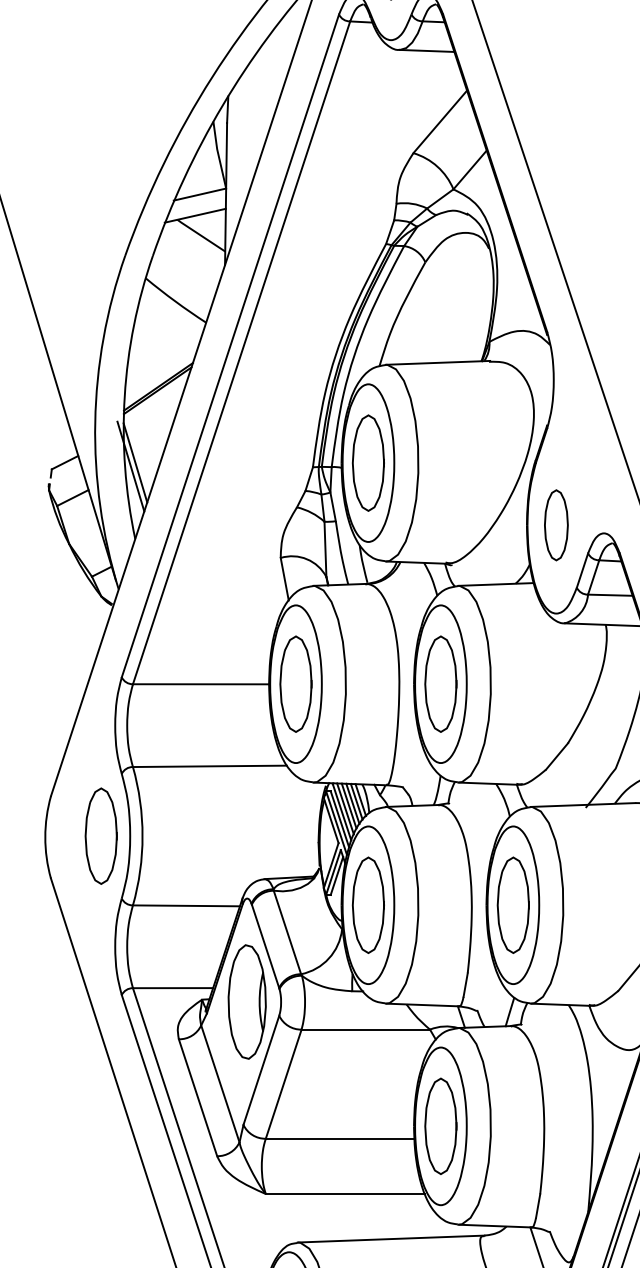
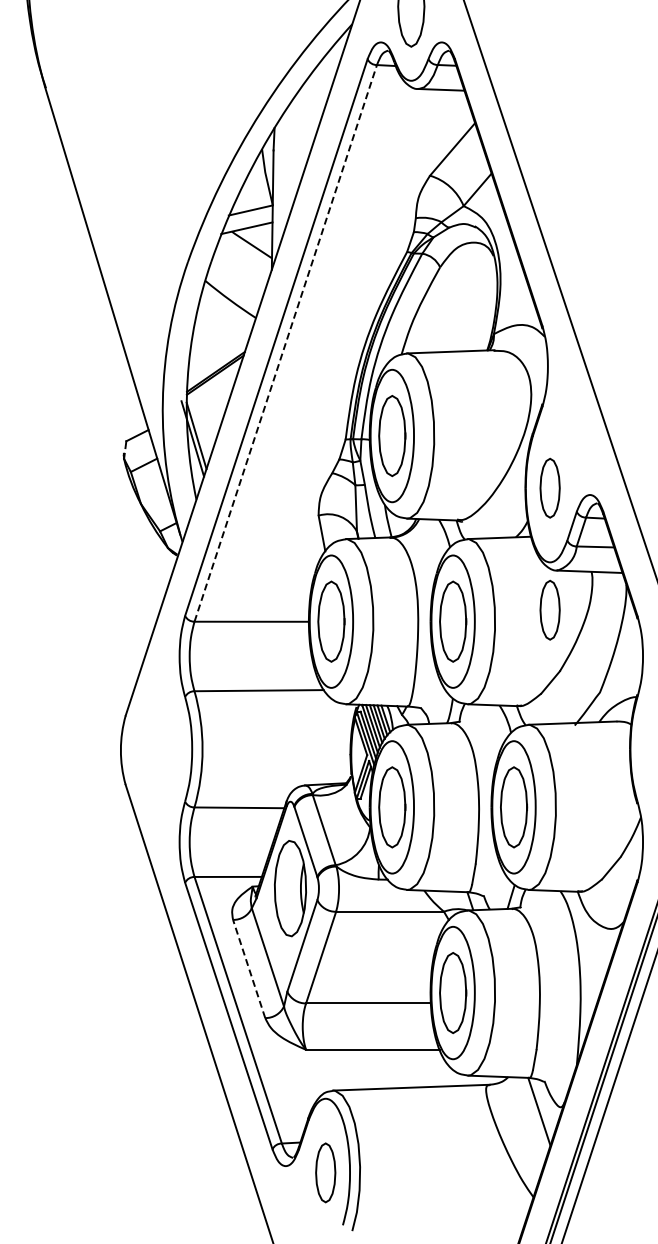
line: (241, 352) -> (285, 343), solid -> dashed
part: (555, 669) -> (549, 609), added
part: (100, 836) -> (167, 749), removed
line: (198, 1098) -> (249, 969), solid -> dashed

